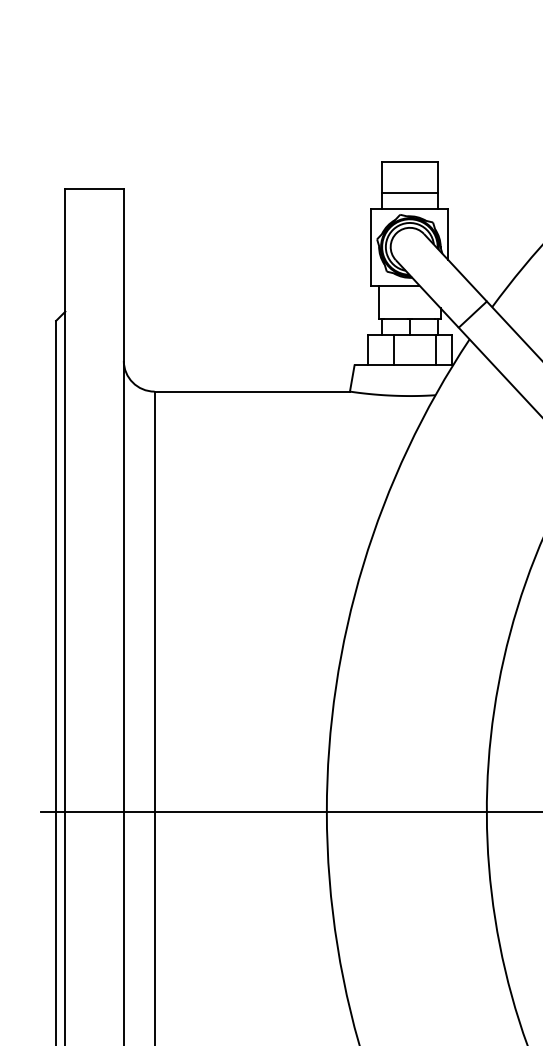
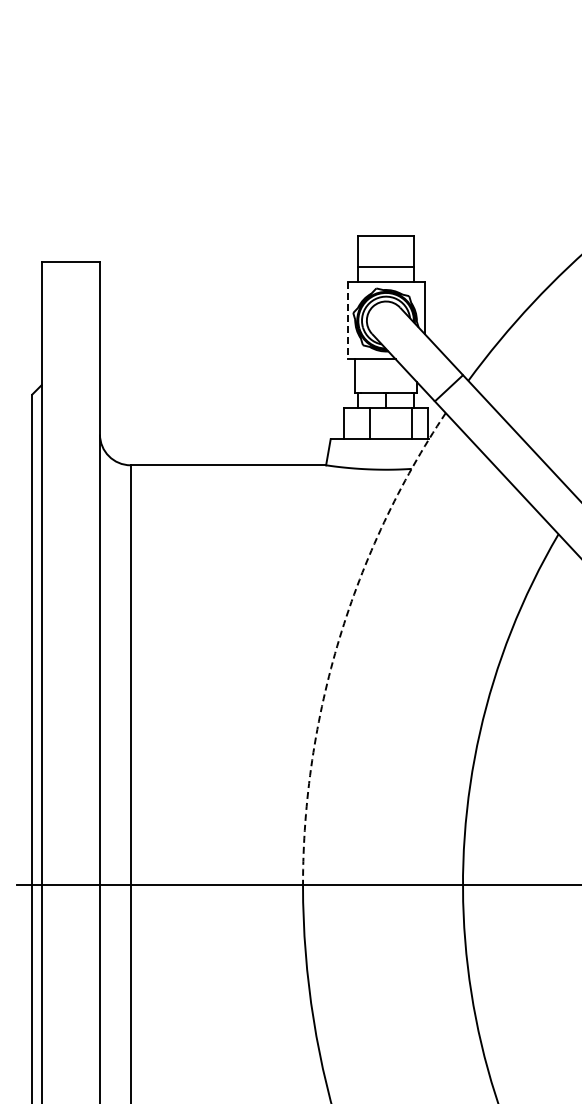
line: (371, 247) -> (347, 321), solid -> dashed
arc: (363, 564) -> (339, 638), solid -> dashed

